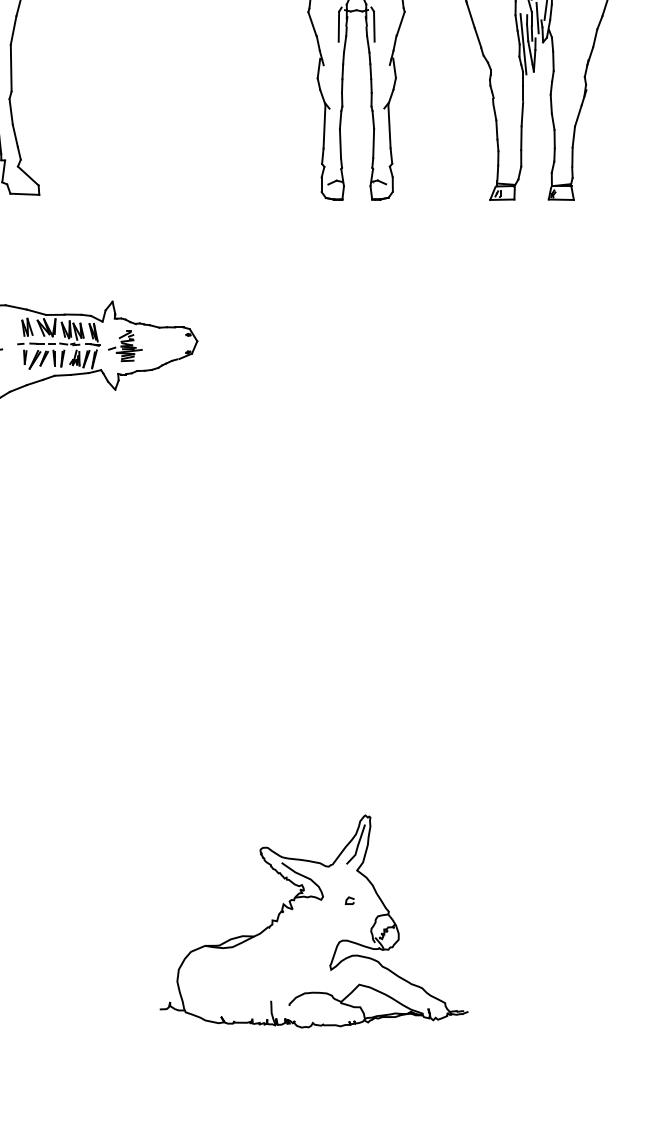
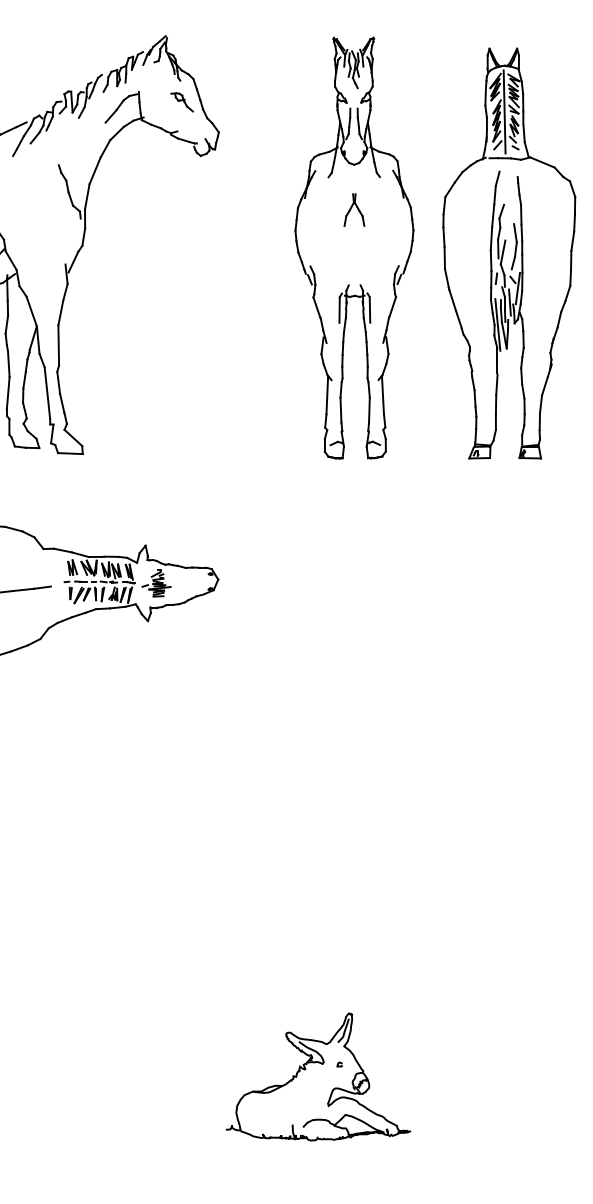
part: (314, 920) -> (318, 1076), size x0.7

